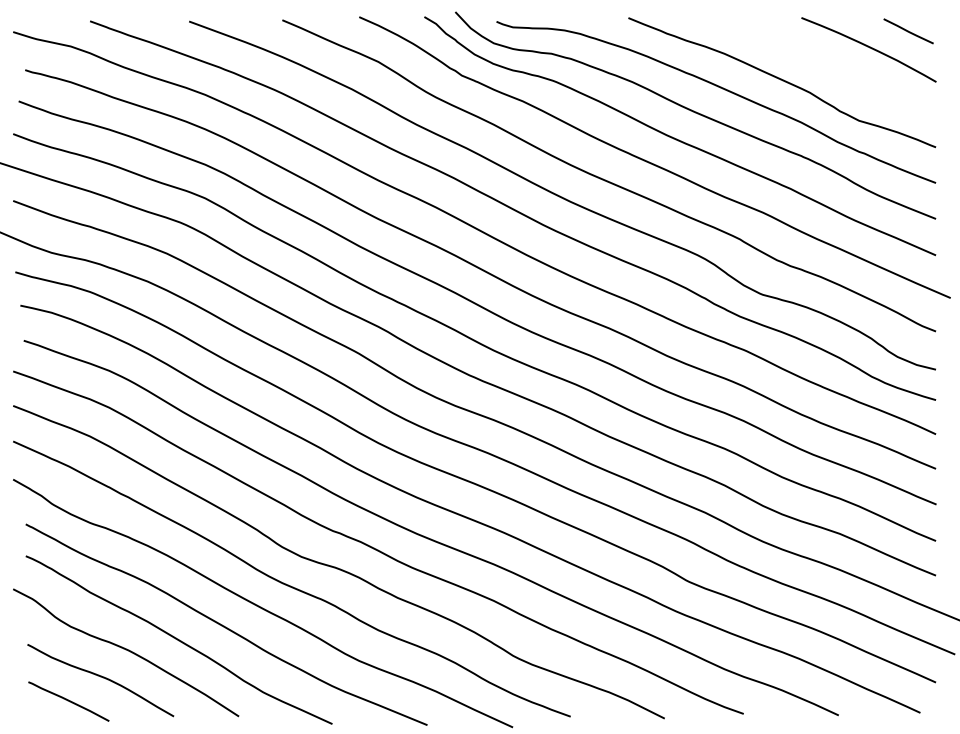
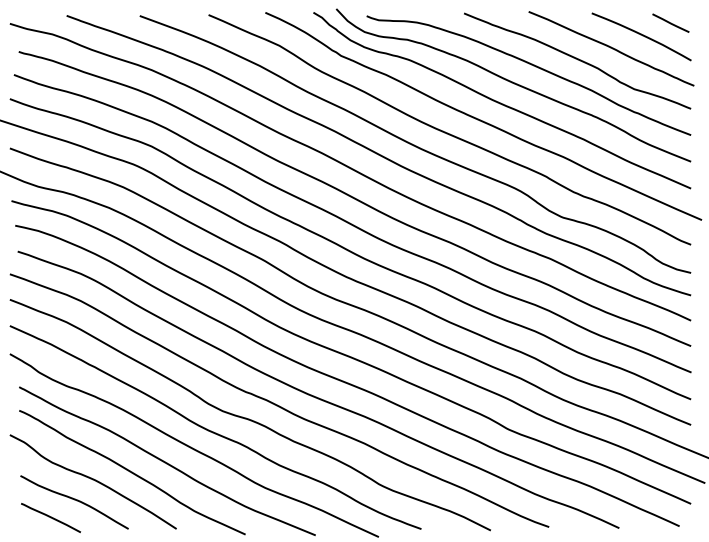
curve: (828, 65) -> (611, 48), added

